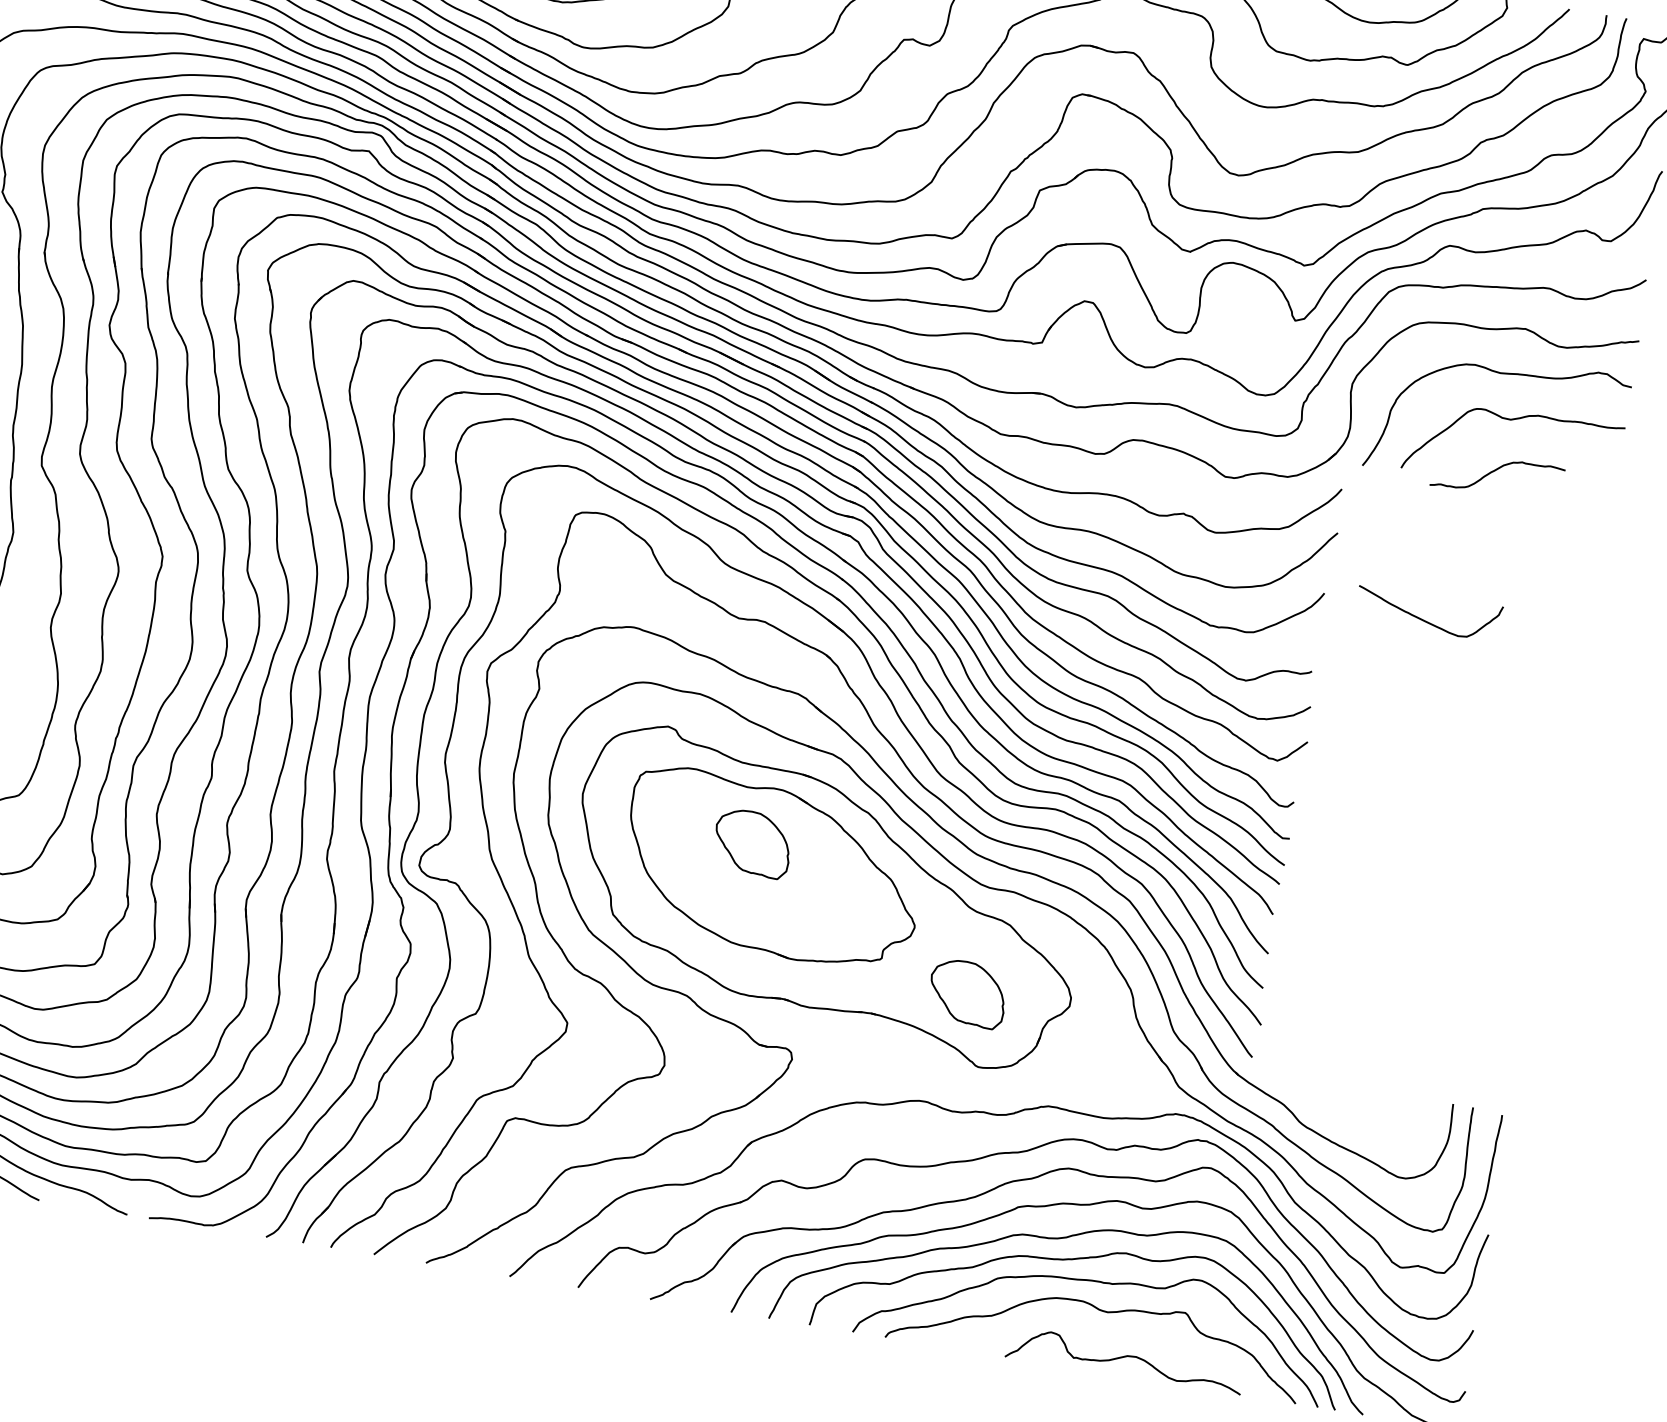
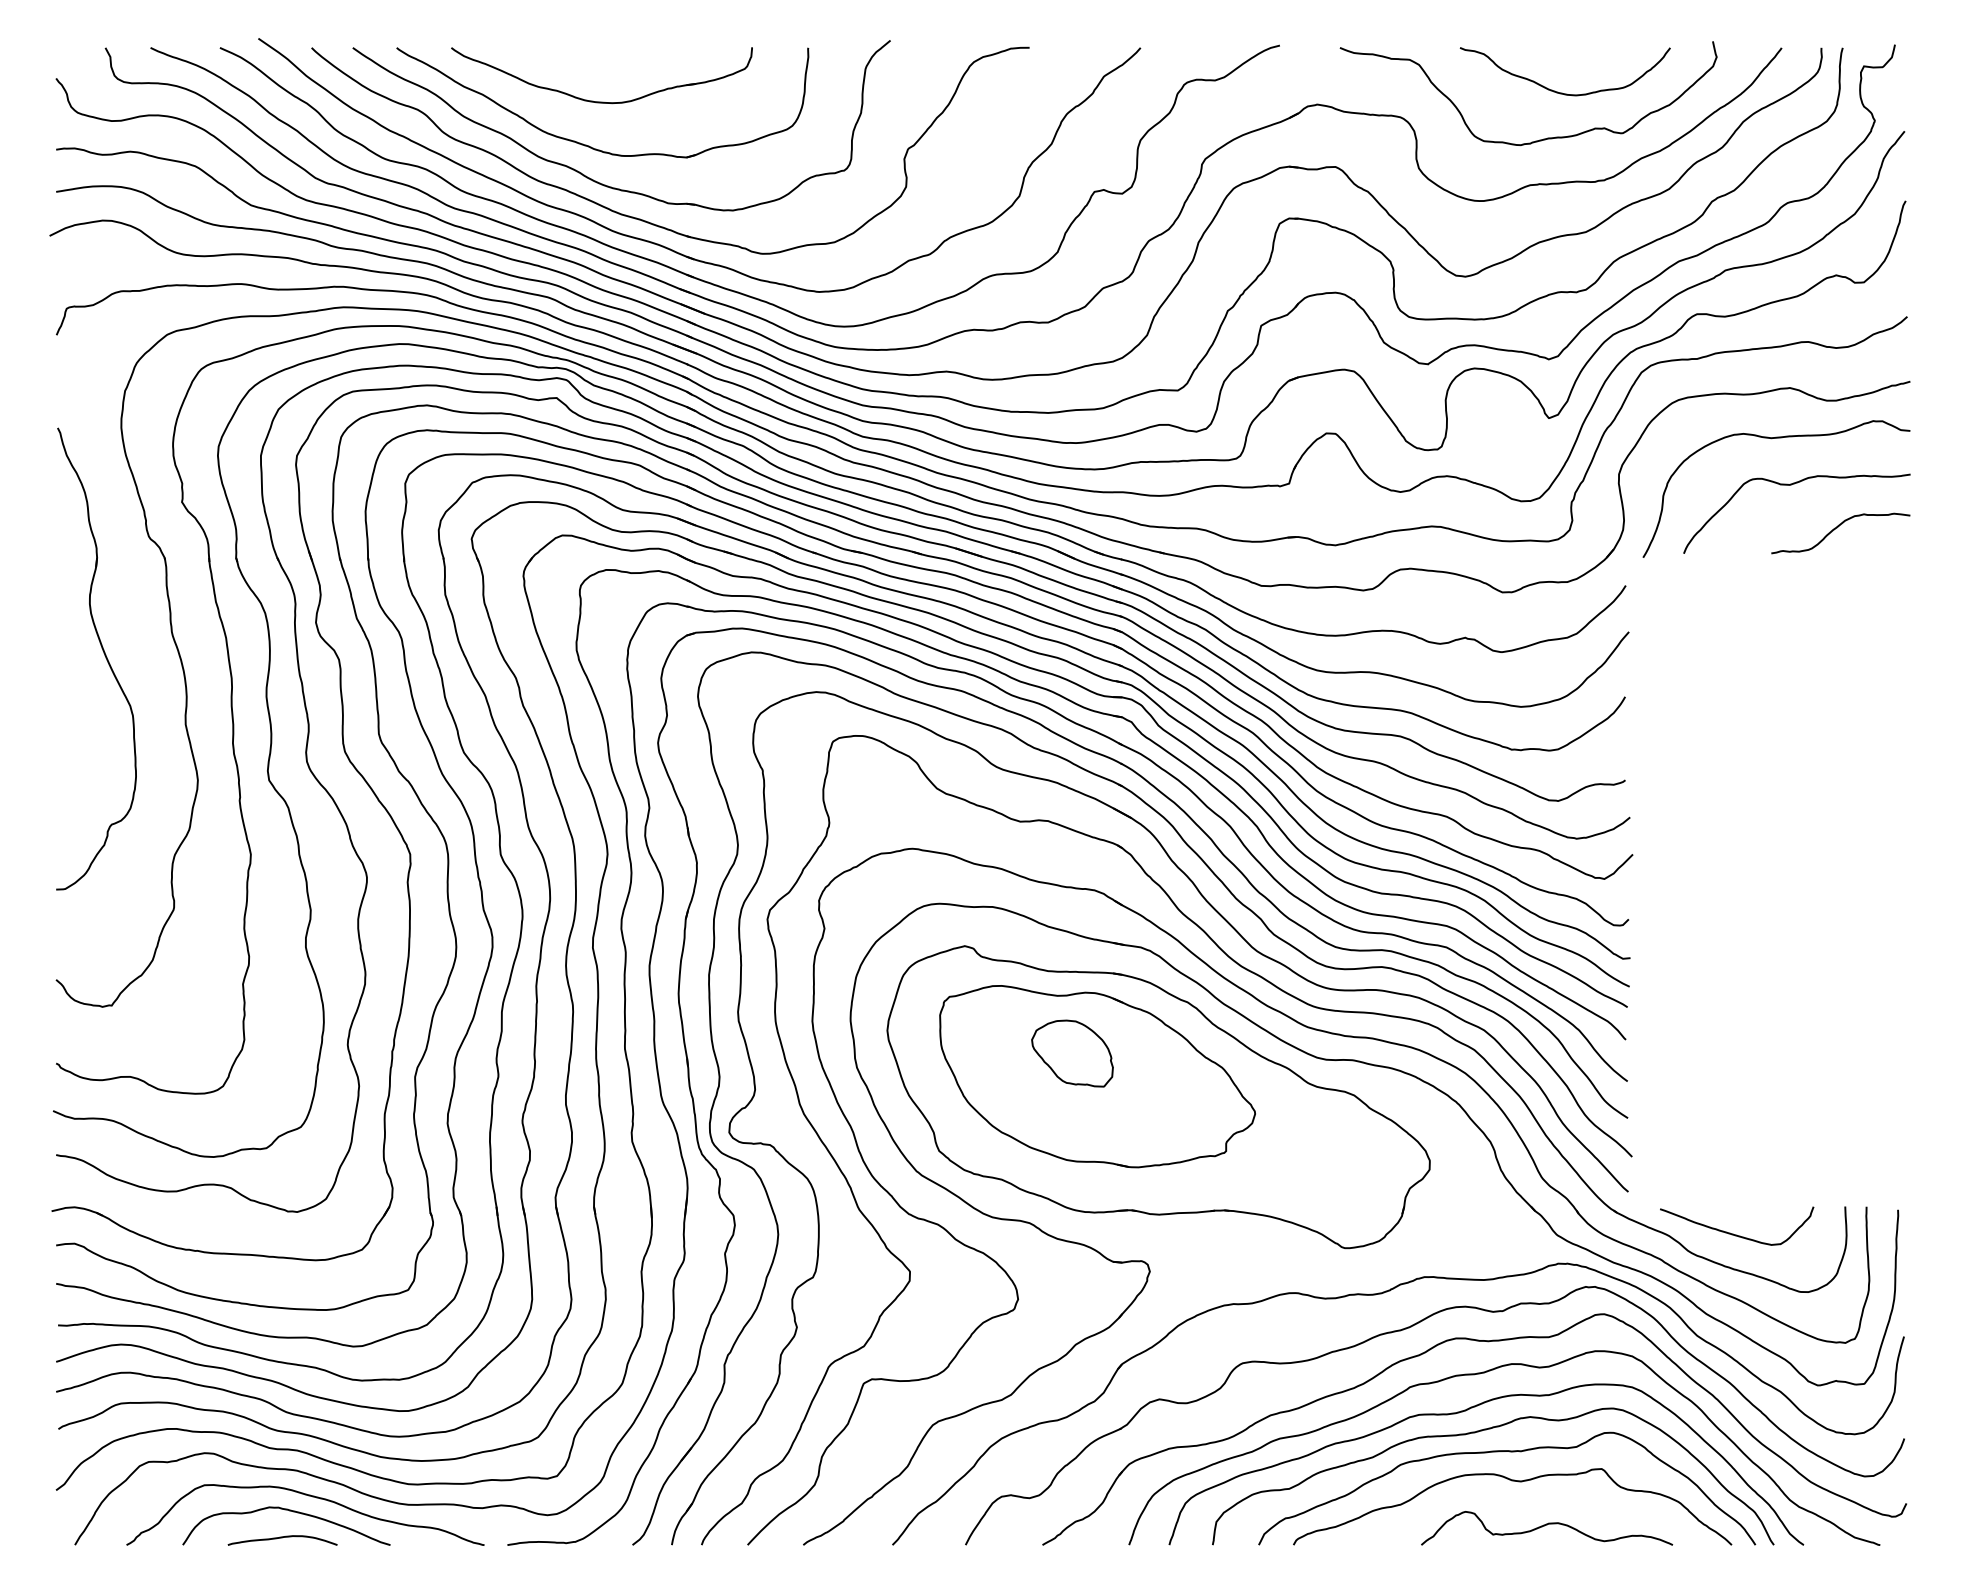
curve: (1495, 471) -> (1837, 528), moved
curve: (1424, 619) -> (1733, 1233), moved
part: (967, 993) -> (1321, 1173), removed

